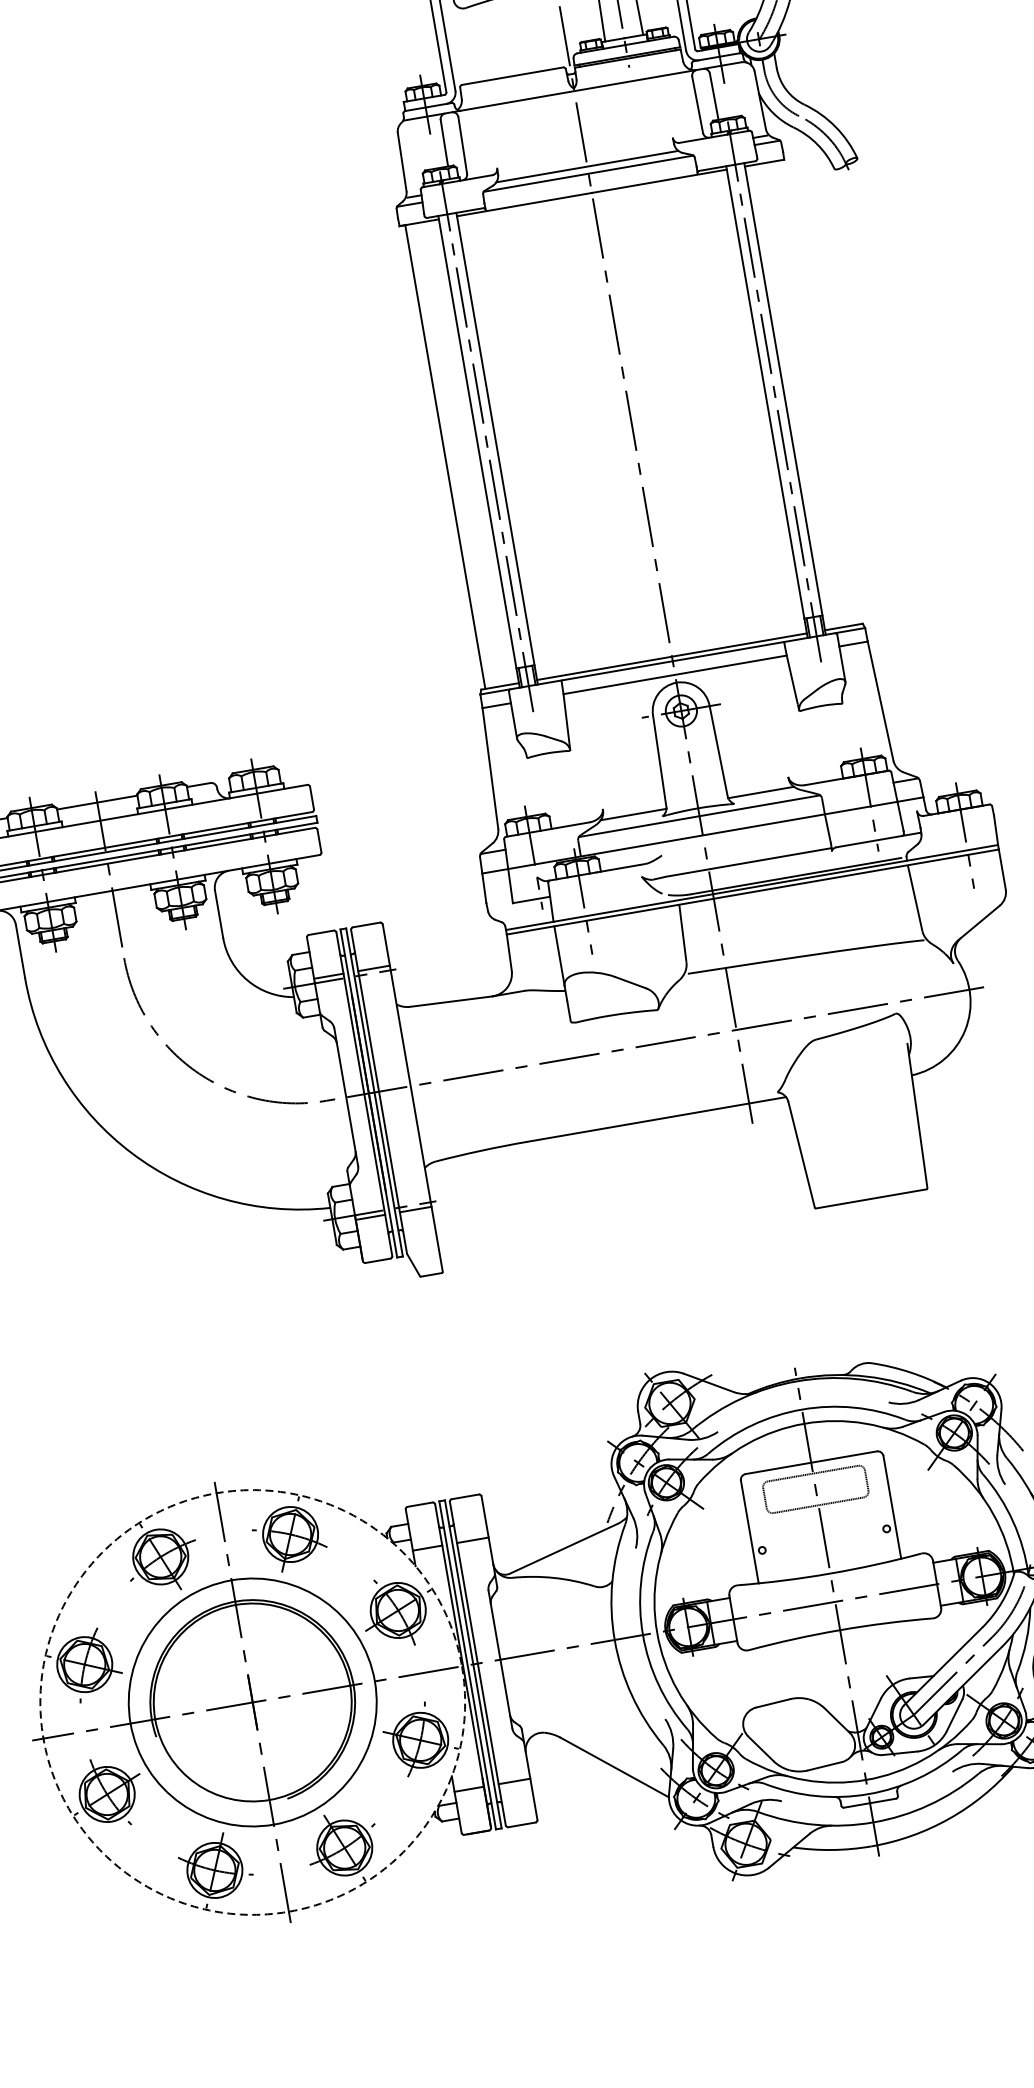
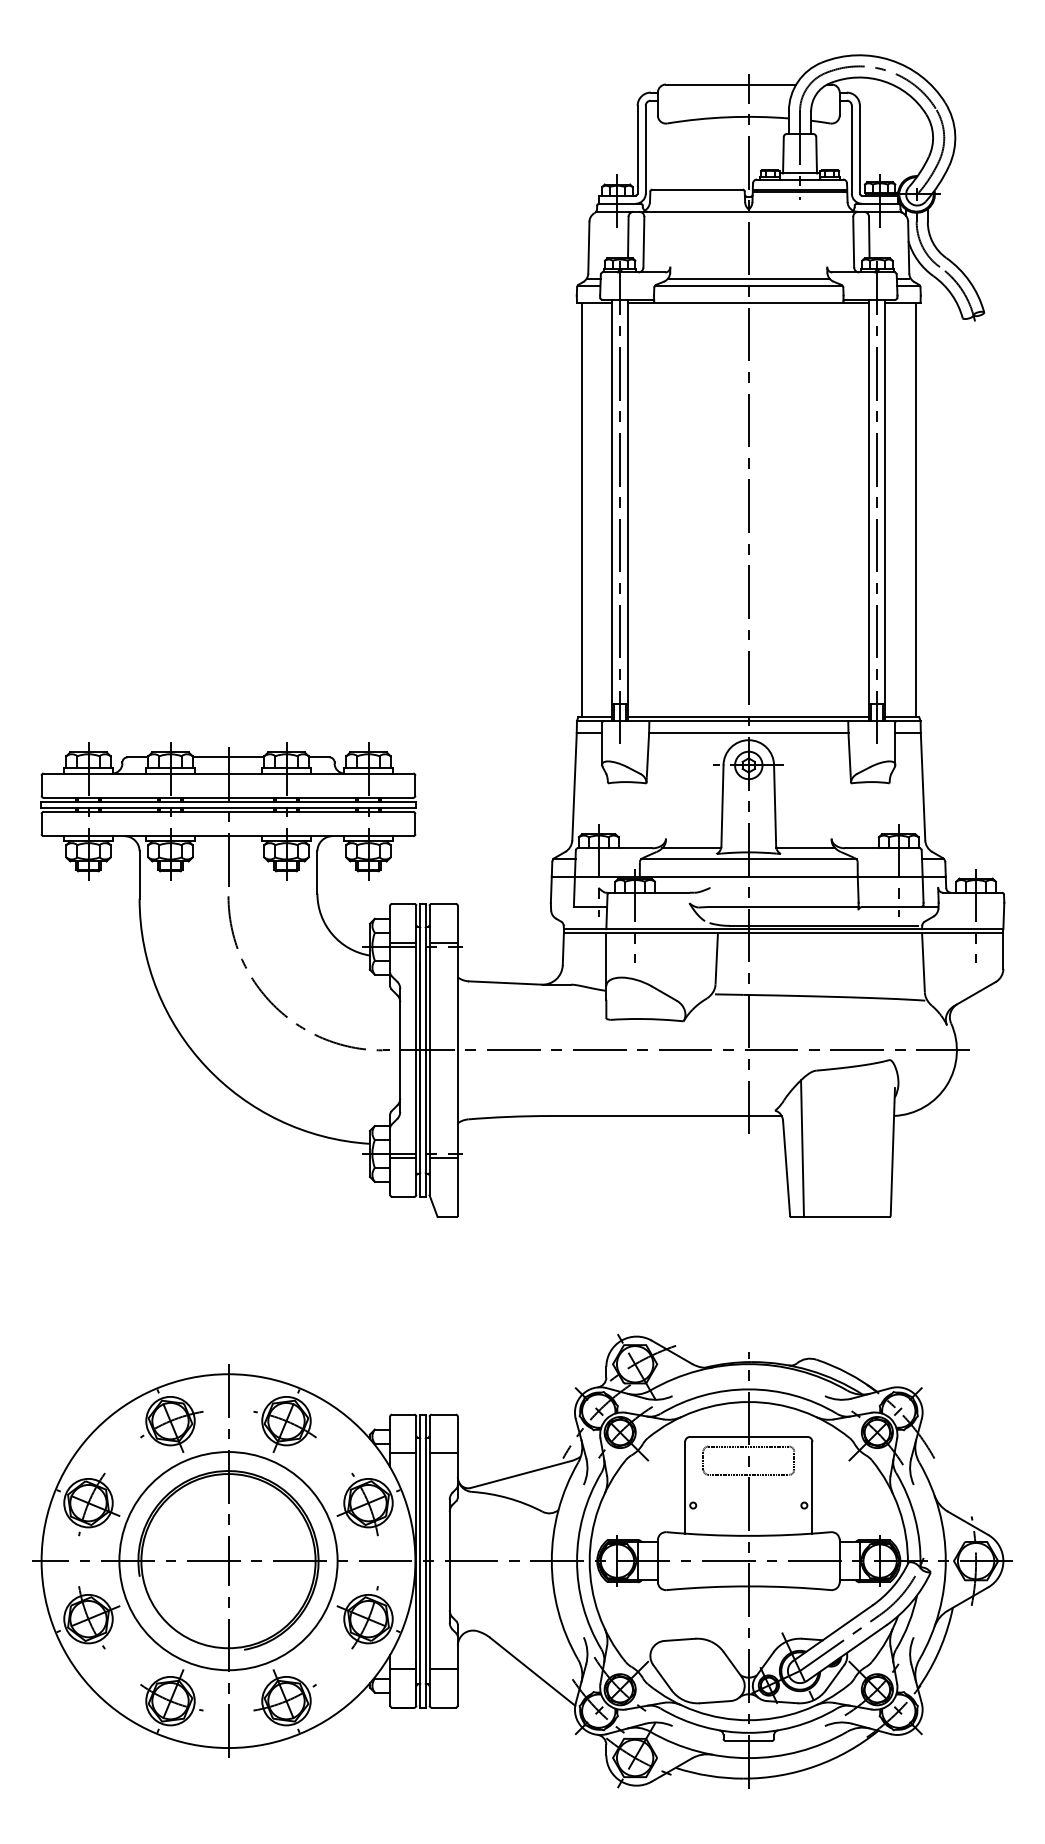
line: (818, 392) -> (915, 509), added
line: (815, 1129) -> (802, 1148), added
circle: (252, 1702) -> (228, 1561), dashed -> solid

